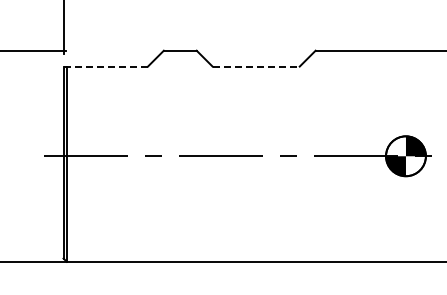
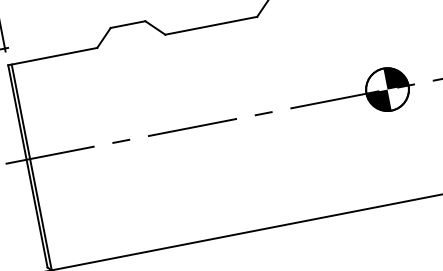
line: (106, 66) -> (53, 56), dashed -> solid
line: (256, 66) -> (211, 25), dashed -> solid

